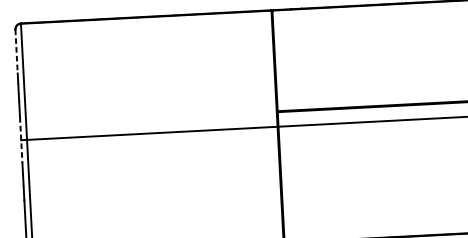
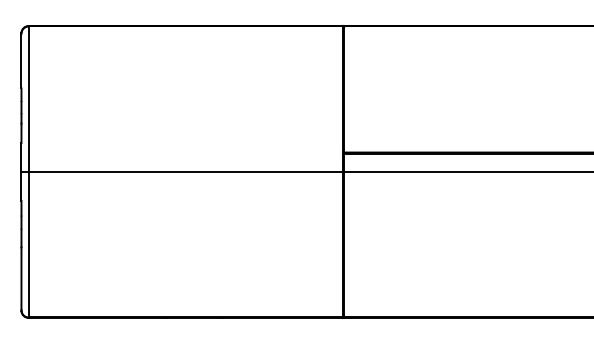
line: (16, 51) -> (21, 60), dashed -> solid
line: (21, 140) -> (21, 172), dashed -> solid

